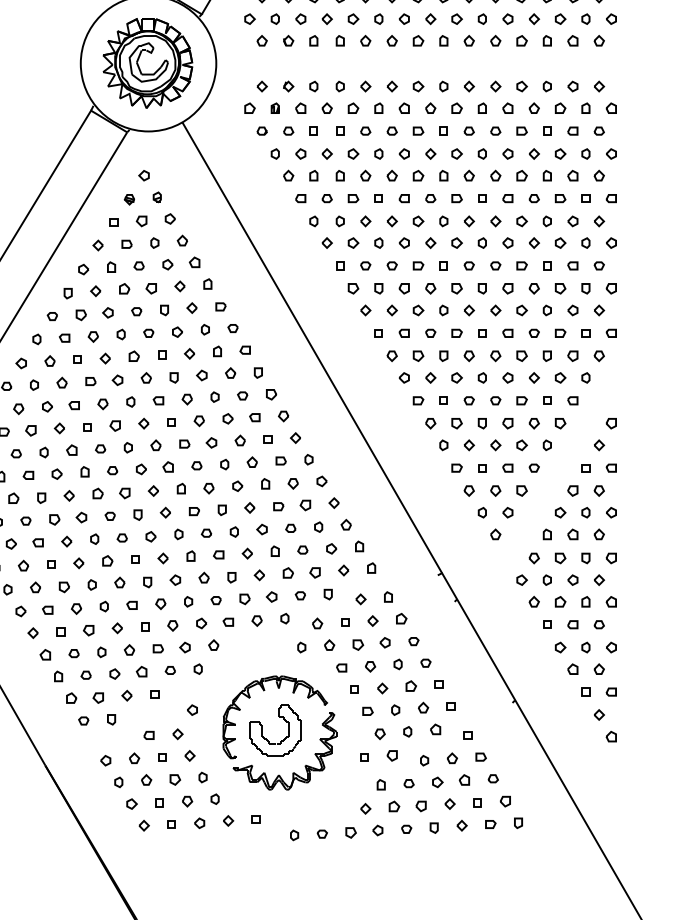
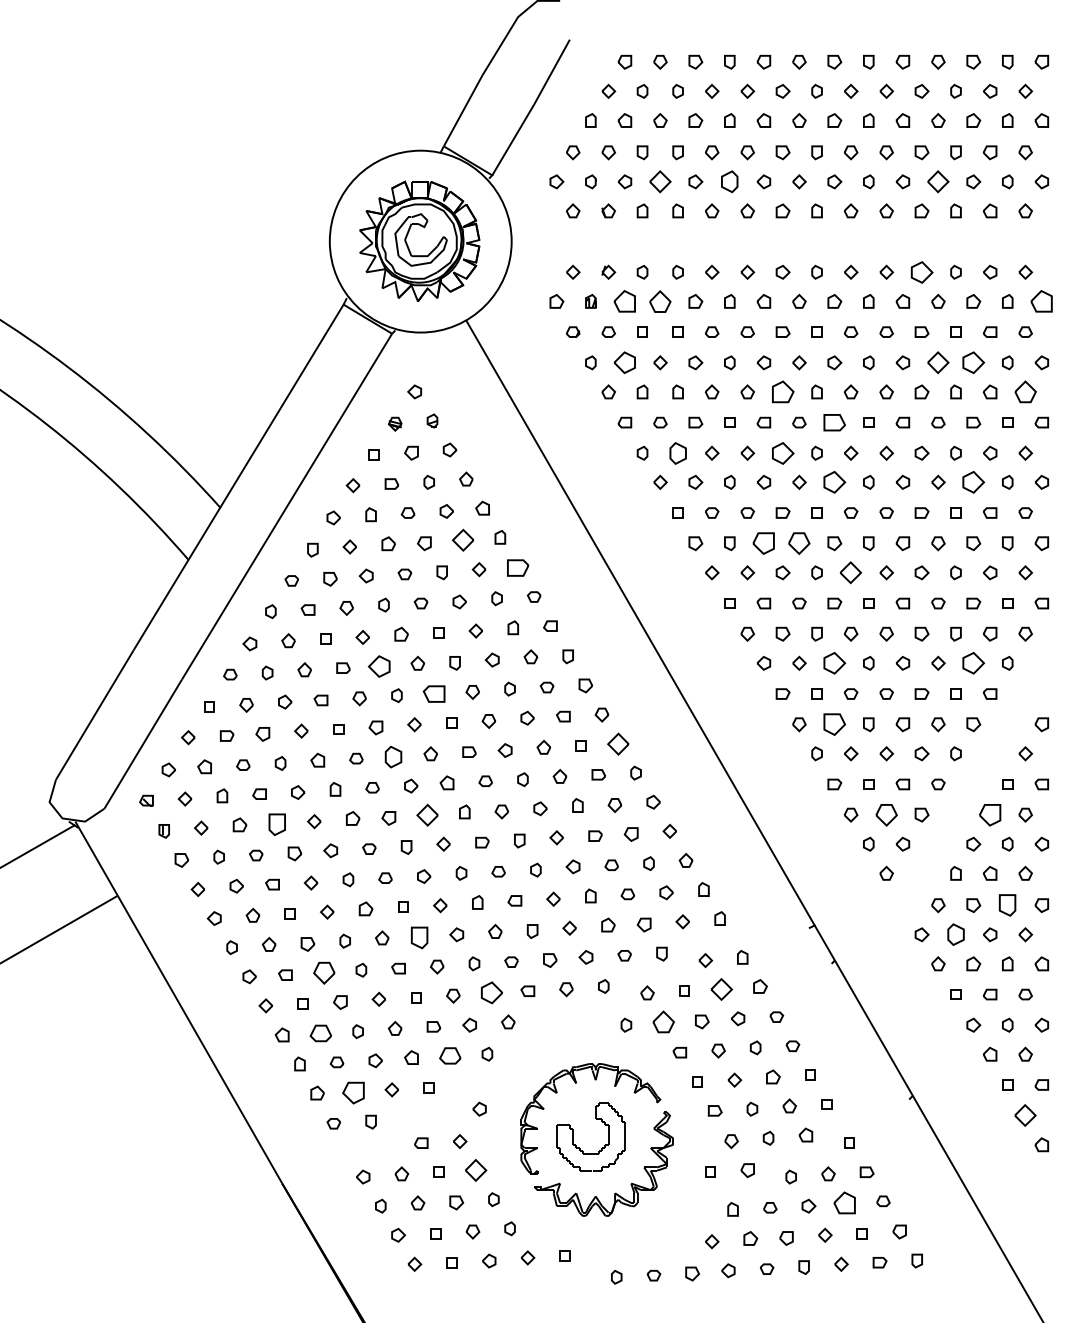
part: (327, 18) -> (660, 181), size x1.6
part: (378, 18) -> (729, 181), size x1.6
part: (534, 18) -> (938, 181), size x1.6
part: (521, 85) -> (921, 271), size x1.6
part: (327, 107) -> (660, 300), size x1.6
part: (300, 108) -> (624, 301), size x1.6
part: (611, 108) -> (1041, 301), size x1.6
part: (300, 153) -> (624, 362), size x1.6
part: (534, 153) -> (938, 362), size x1.6
part: (560, 153) -> (973, 362), size x1.6
part: (418, 175) -> (782, 391), size x1.6
part: (599, 175) -> (1025, 391), size x1.6
part: (456, 198) -> (834, 422), size x1.6
part: (339, 220) -> (677, 452), size x1.6
part: (418, 220) -> (782, 452), size x1.6
part: (456, 243) -> (834, 482), size x1.6
part: (560, 243) -> (973, 482), size x1.6
part: (179, 286) -> (462, 540), size x1.6
part: (403, 288) -> (763, 543), size x1.6
part: (430, 288) -> (799, 543), size x1.6
part: (220, 306) -> (517, 567), size x1.6
part: (469, 310) -> (851, 572), size x1.6
part: (456, 378) -> (834, 663), size x1.6
part: (560, 378) -> (973, 663), size x1.6
part: (117, 380) -> (378, 666), size x1.6
part: (158, 400) -> (433, 693), size x1.6
part: (456, 423) -> (834, 724), size x1.6
part: (295, 437) -> (617, 743), size x1.6
part: (128, 447) -> (393, 756), size x1.6
part: (153, 490) -> (427, 814), size x1.6
part: (495, 490) -> (886, 814), size x1.6
part: (572, 490) -> (989, 814), size x1.6
part: (41, 498) -> (277, 824), size x1.6
part: (585, 558) -> (1007, 905), size x1.6
part: (547, 579) -> (955, 934), size x1.6
part: (147, 582) -> (419, 937), size x1.6
part: (76, 609) -> (323, 973), size x1.6
part: (372, 620) -> (721, 989), size x1.6
part: (202, 623) -> (492, 992), size x1.6
part: (329, 644) -> (663, 1021), size x1.6
part: (73, 652) -> (320, 1032), size x1.6
part: (169, 670) -> (449, 1055), size x1.6
part: (97, 697) -> (352, 1092), size x1.6
part: (599, 714) -> (1025, 1115), size x1.6
part: (190, 755) -> (476, 1170), size x1.6
part: (464, 779) -> (844, 1202), size x1.6

